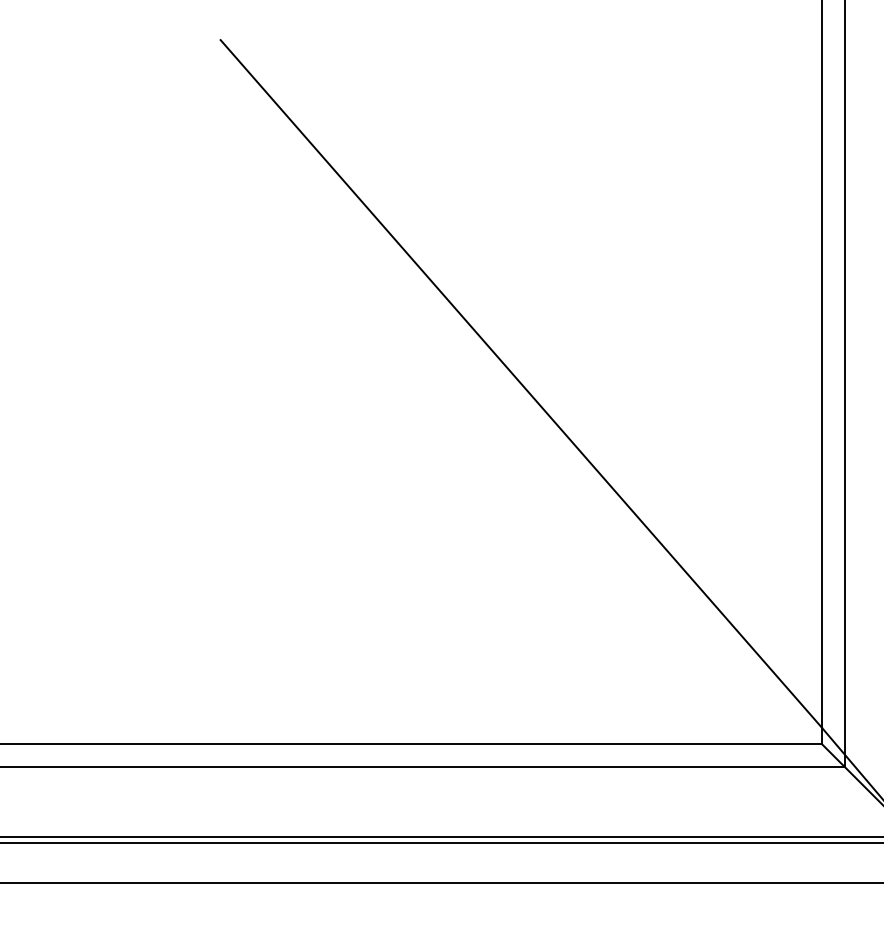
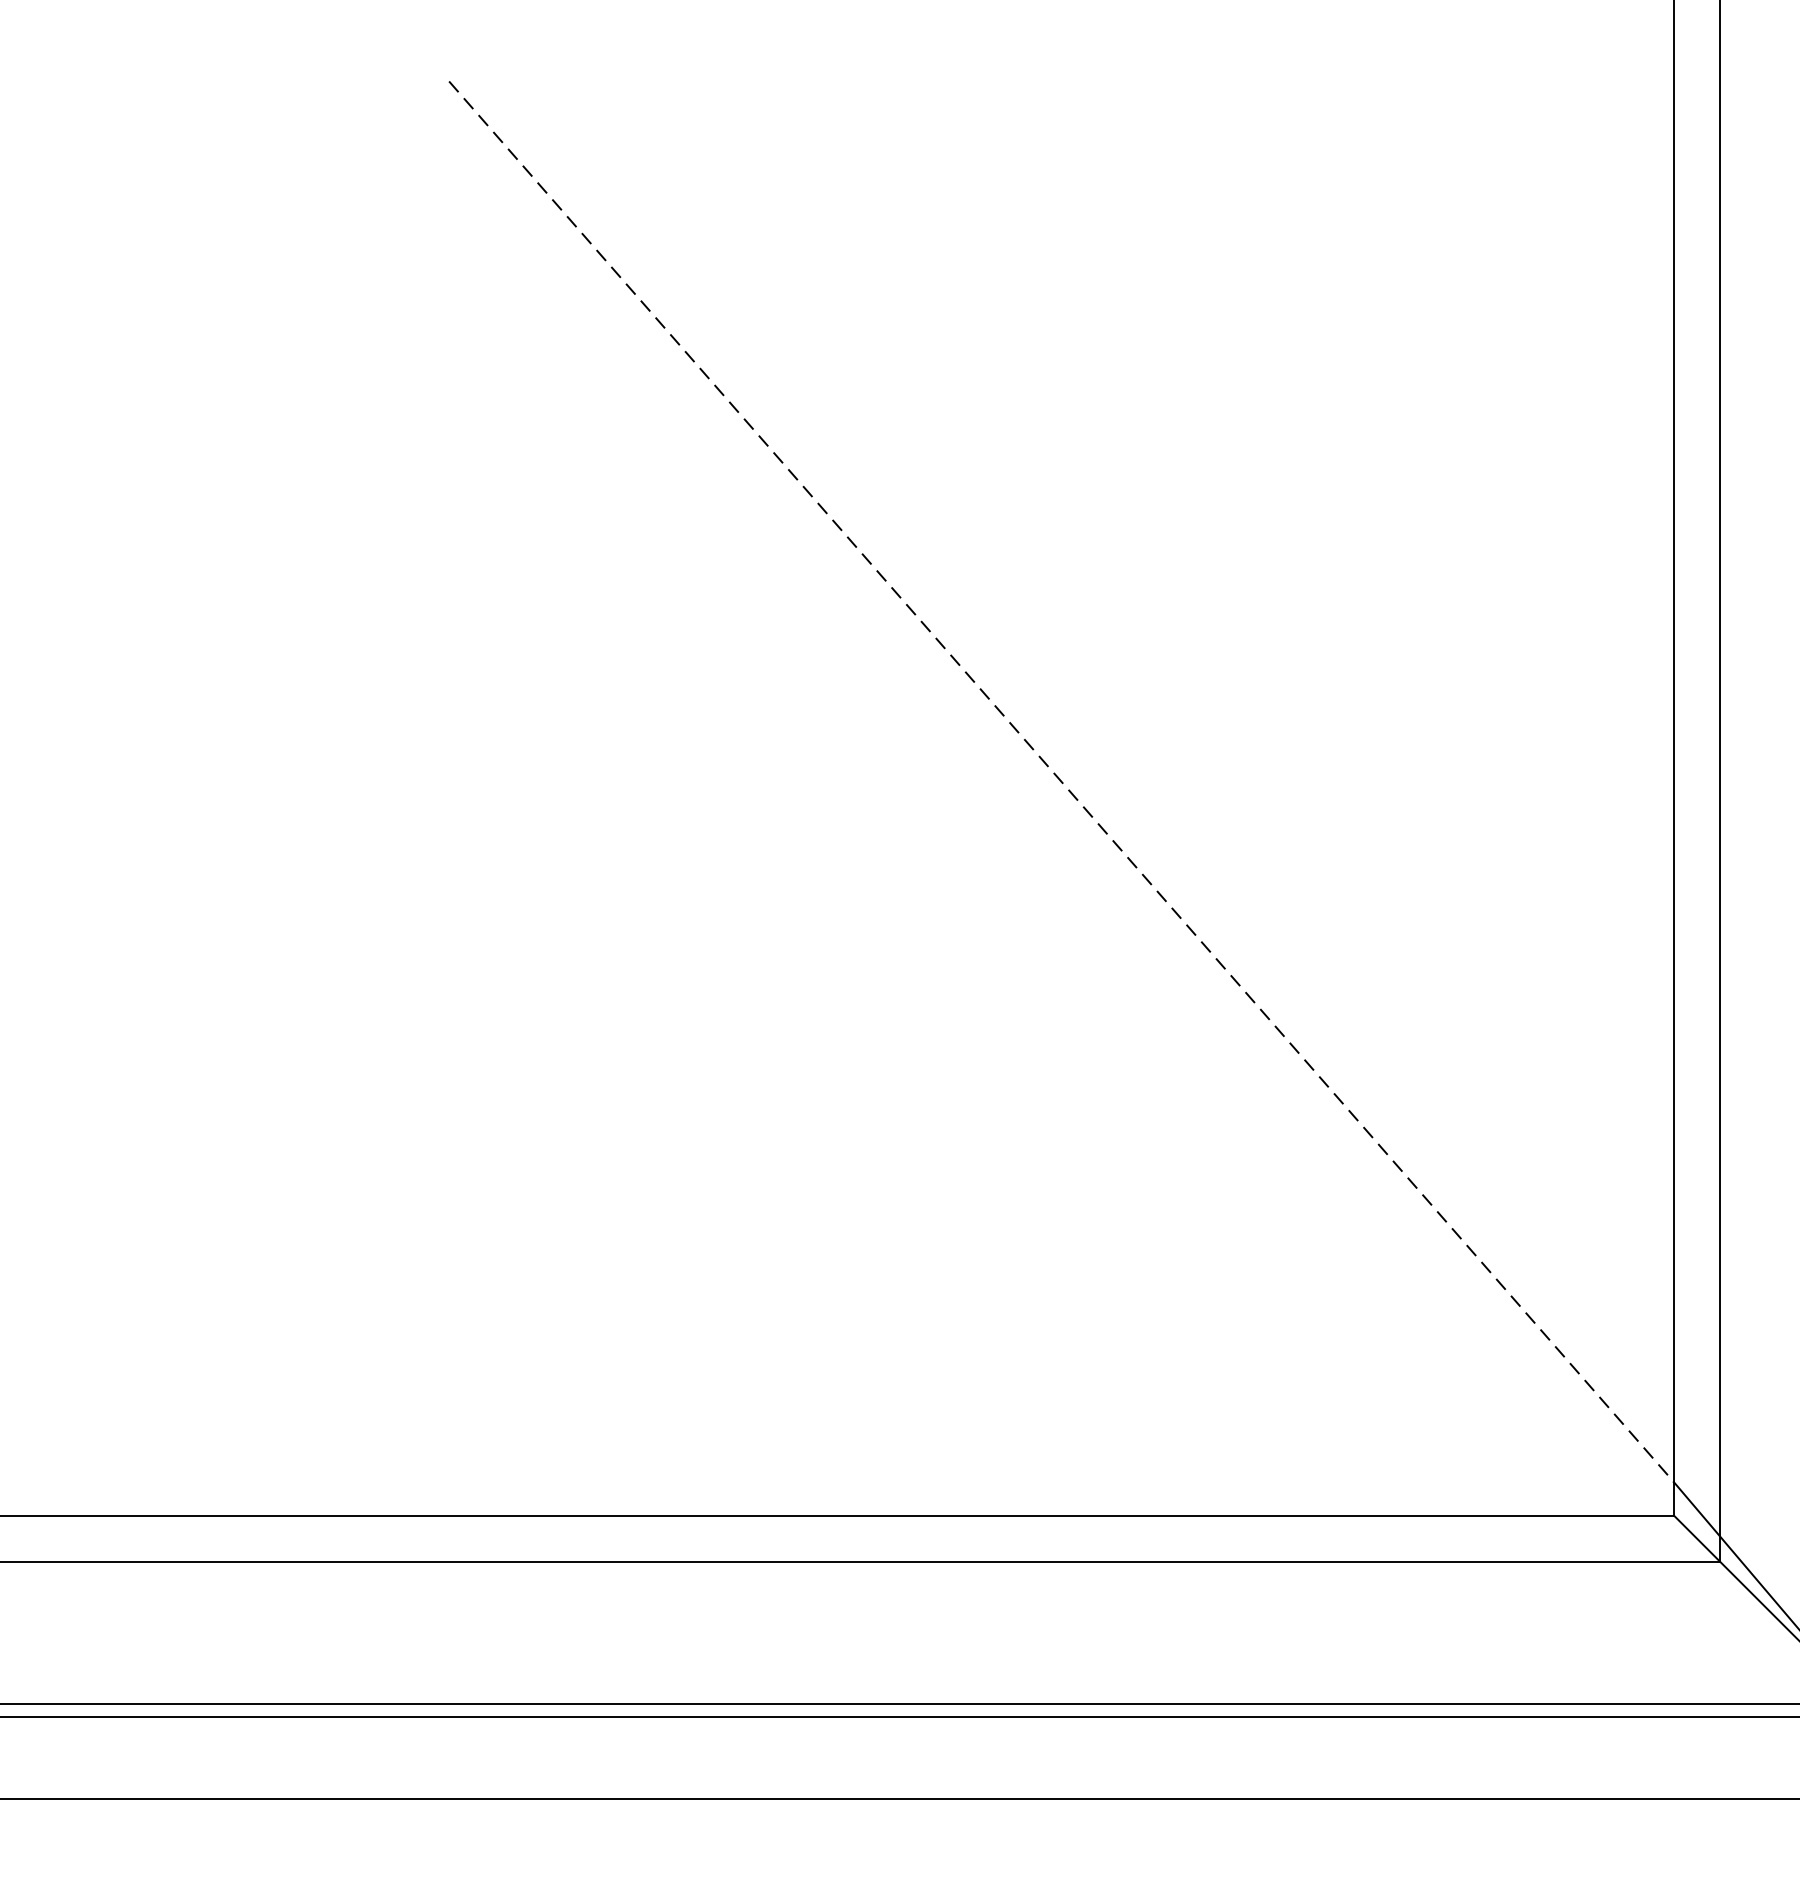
line: (521, 383) -> (1061, 780), solid -> dashed

